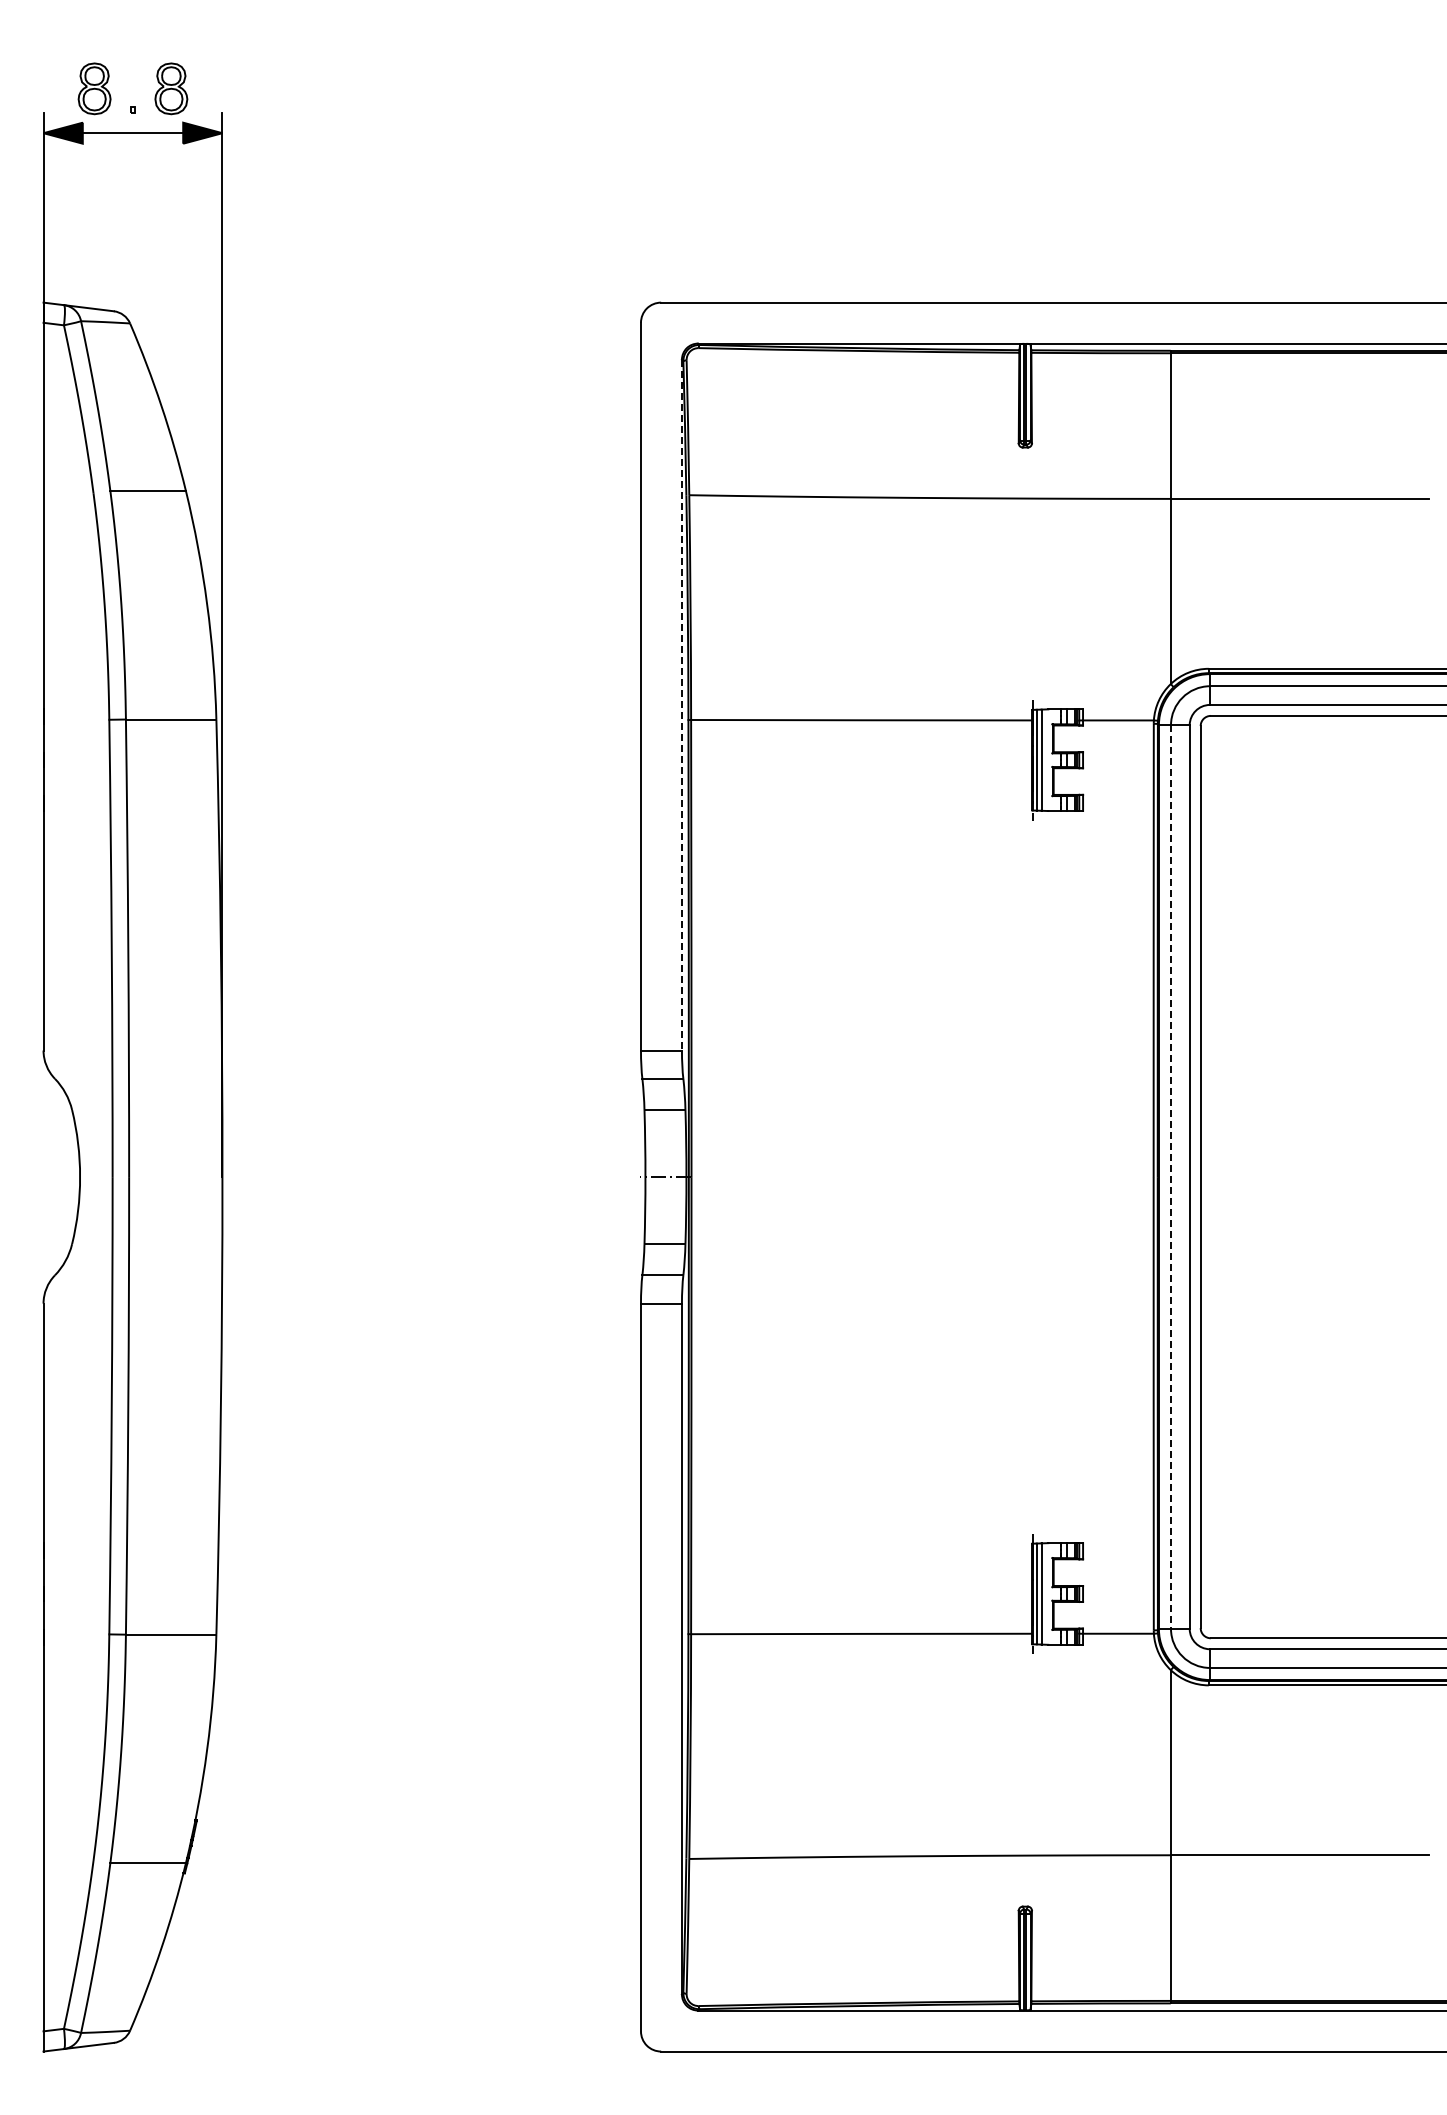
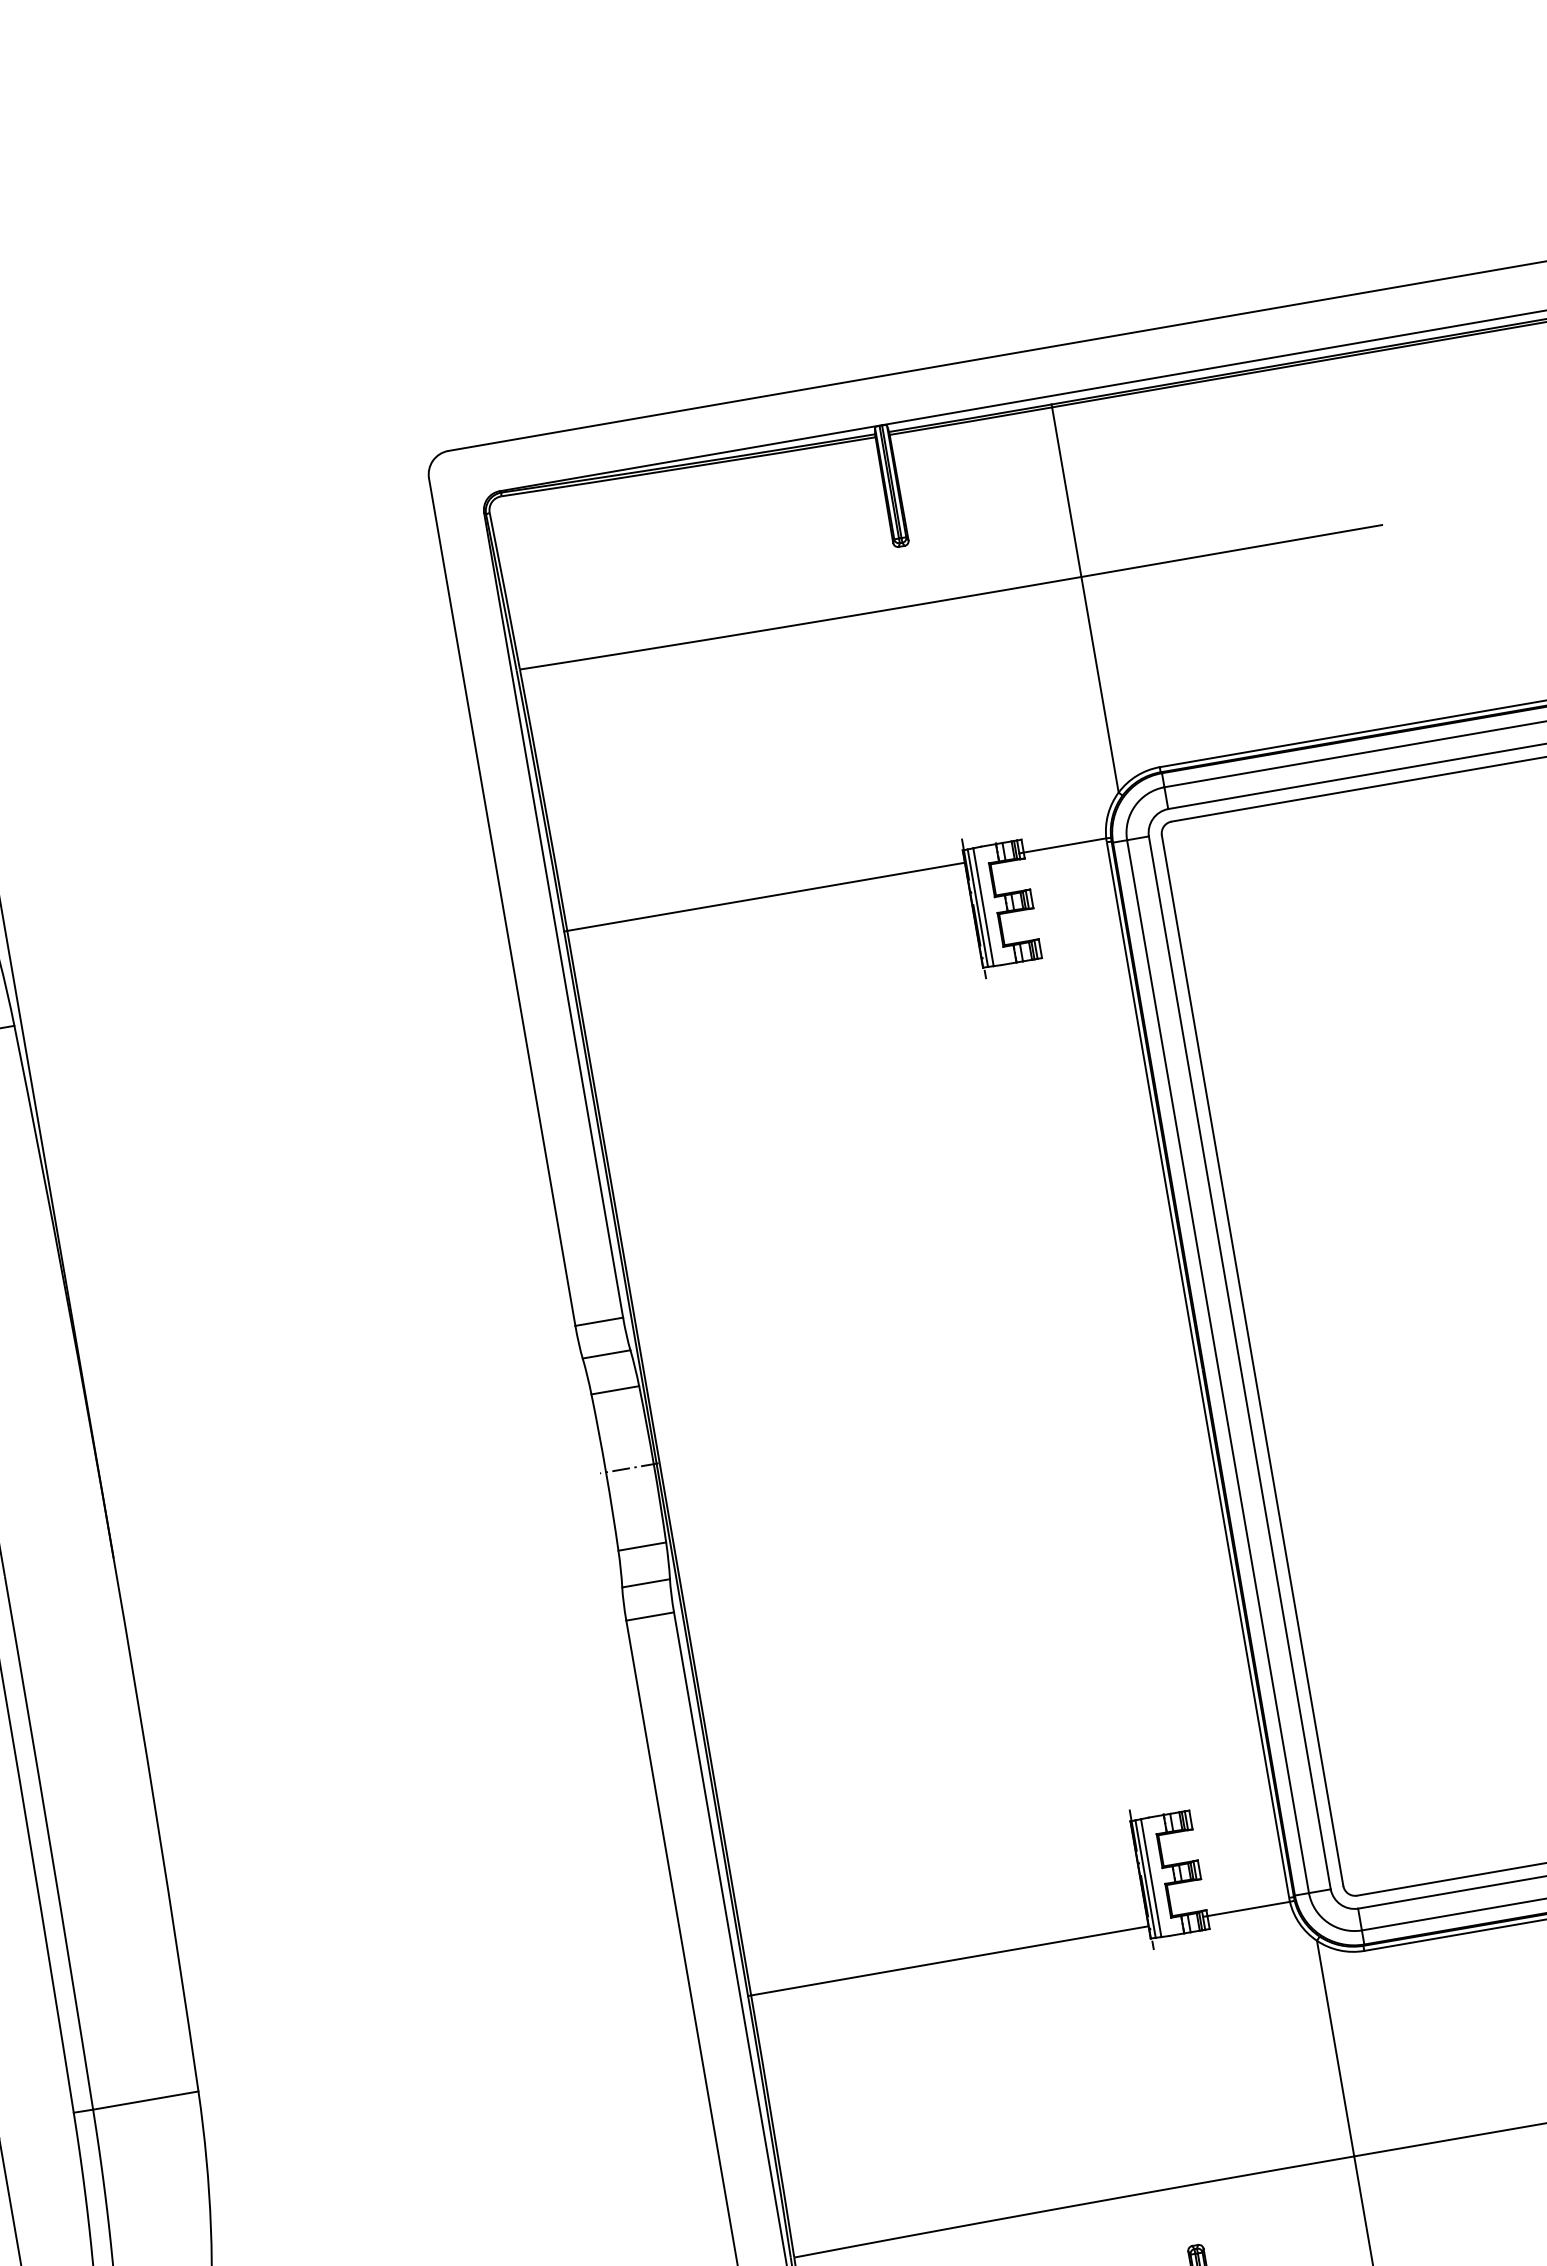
line: (681, 705) -> (553, 915), dashed -> solid
line: (1170, 1177) -> (1217, 1367), dashed -> solid

